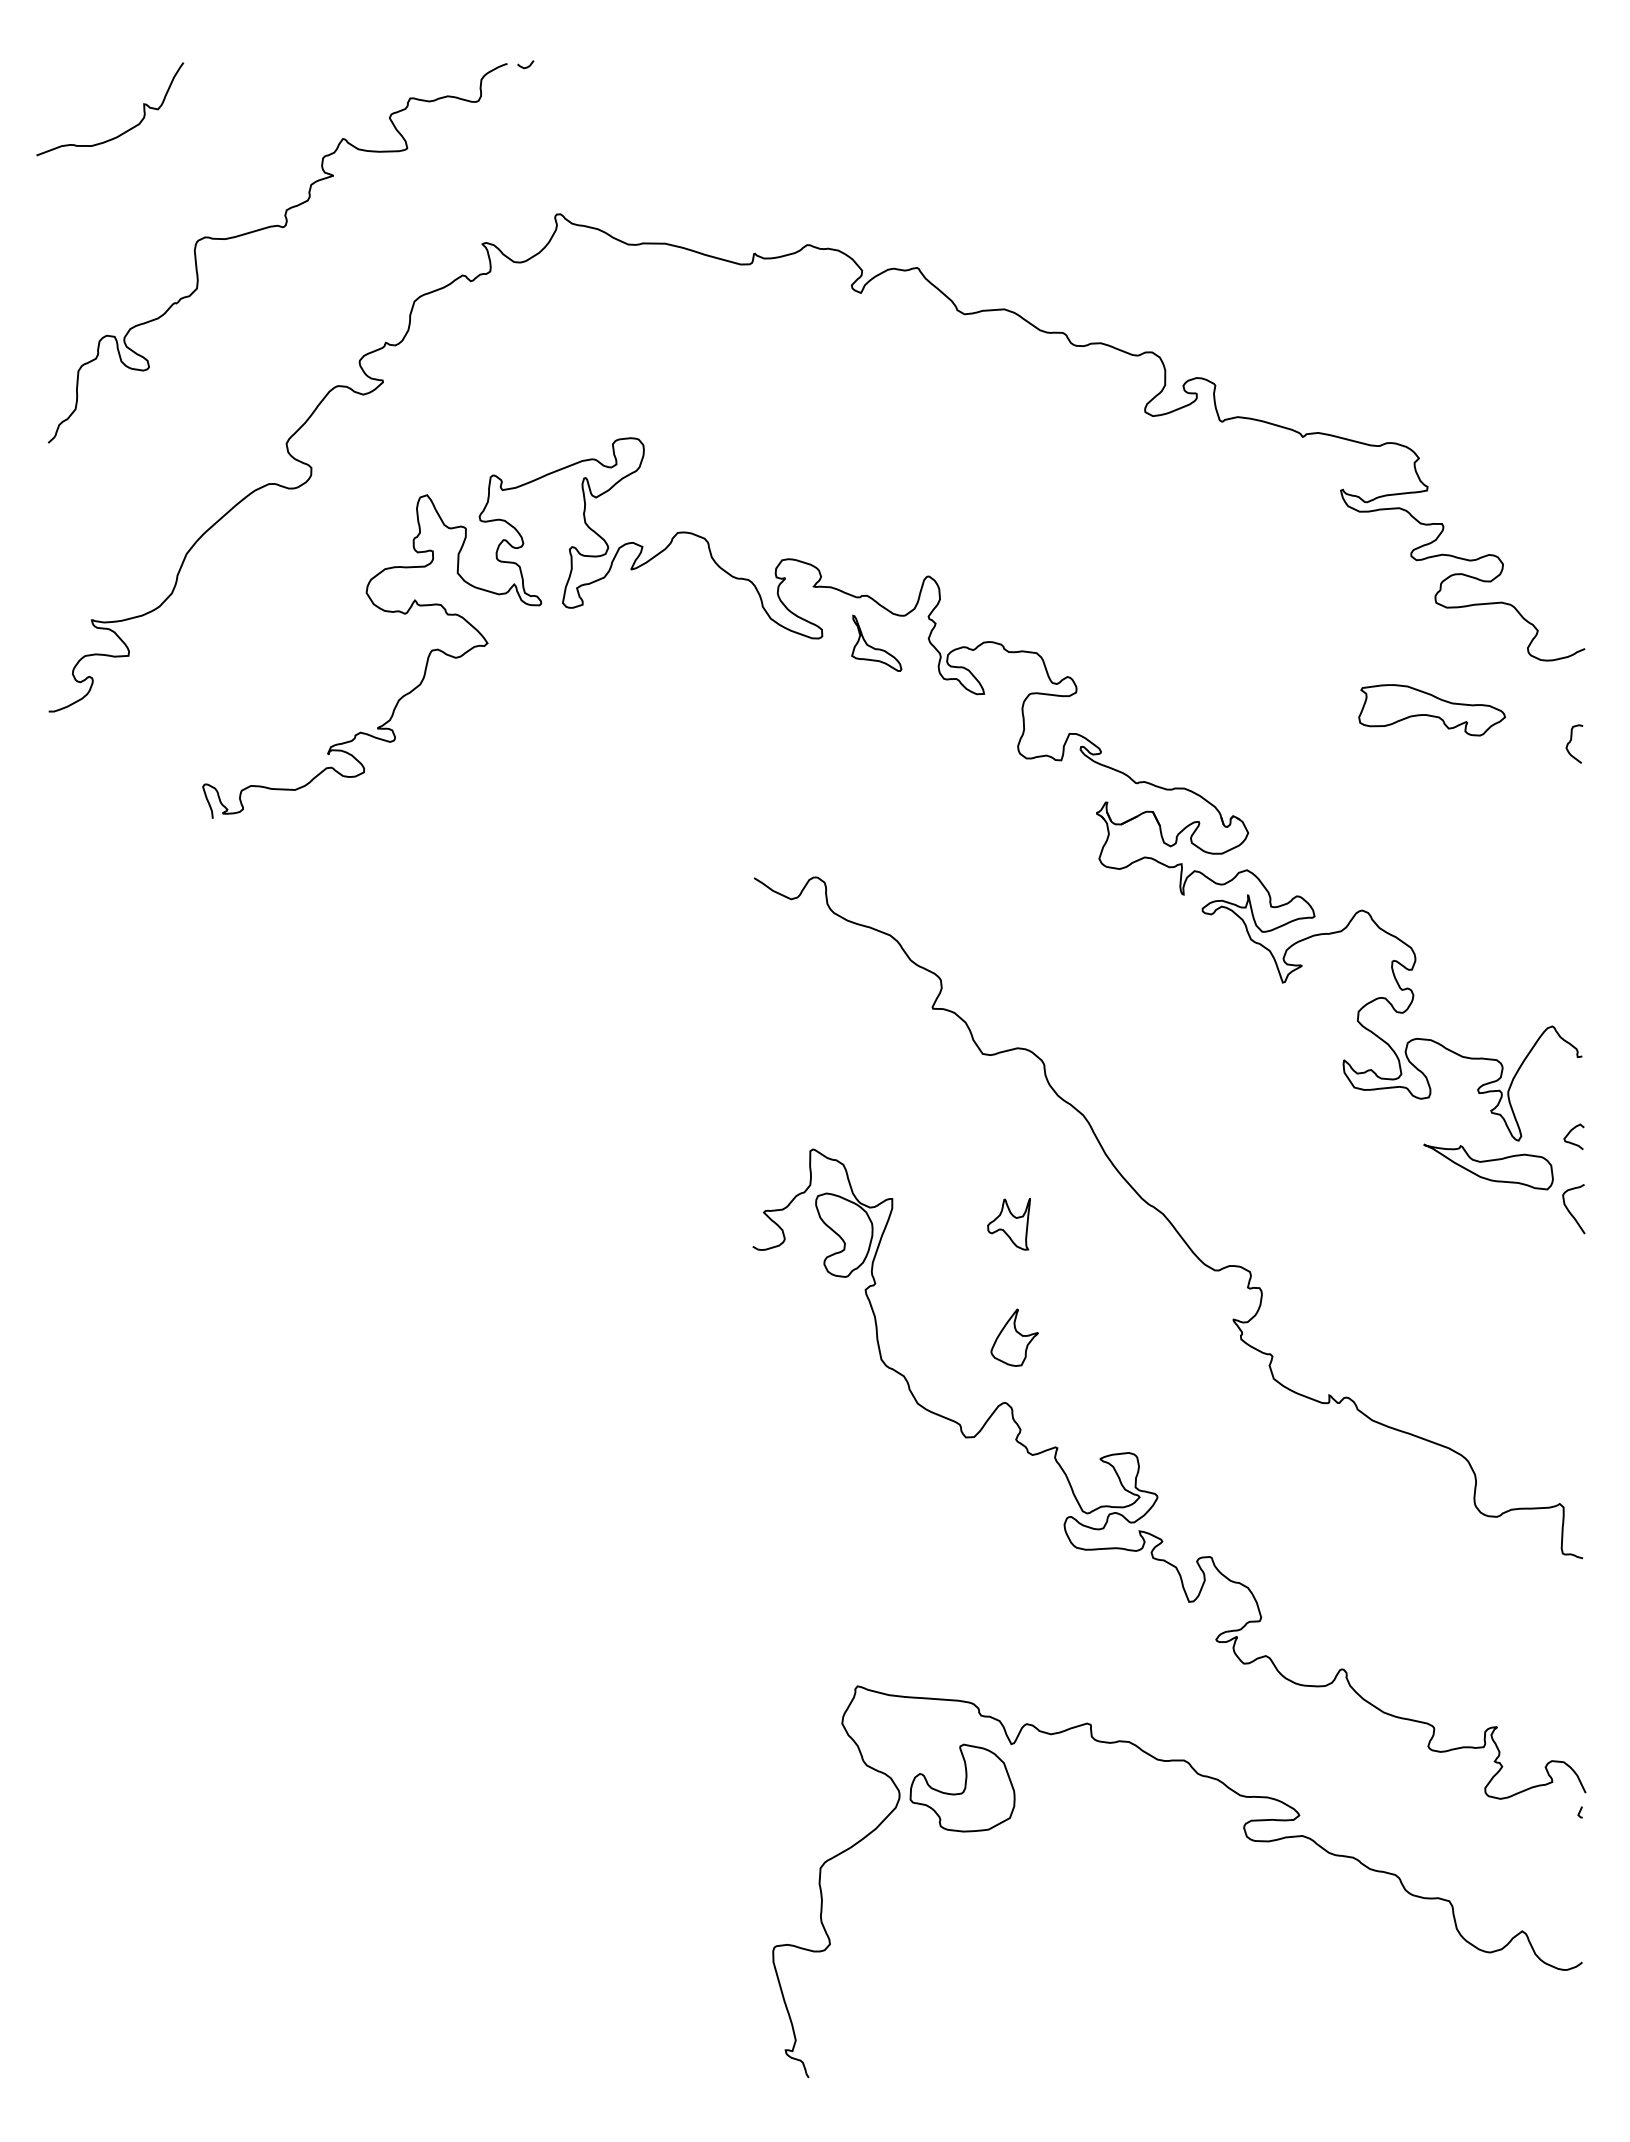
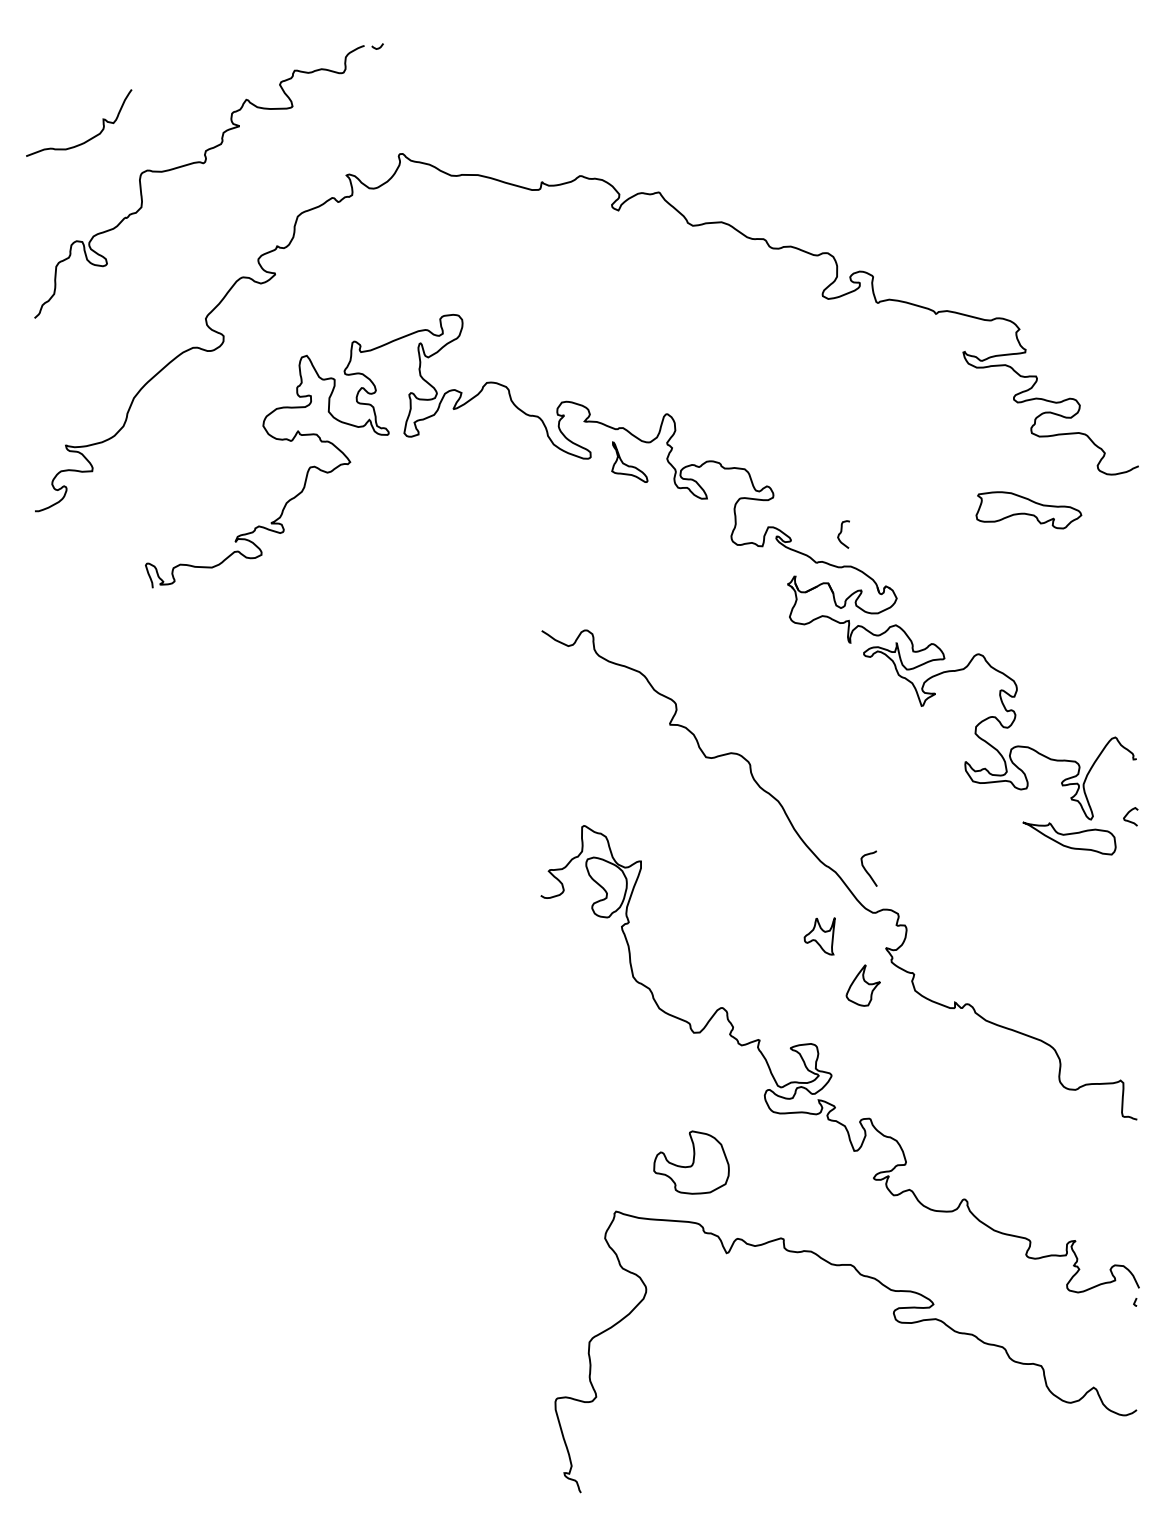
curve: (124, 131) -> (89, 139), moved
curve: (1571, 741) -> (841, 532), moved
curve: (1570, 1211) -> (866, 870), moved
part: (1008, 1224) -> (819, 936), moved
part: (1014, 1337) -> (863, 985), moved
part: (962, 1787) -> (691, 1162), moved

